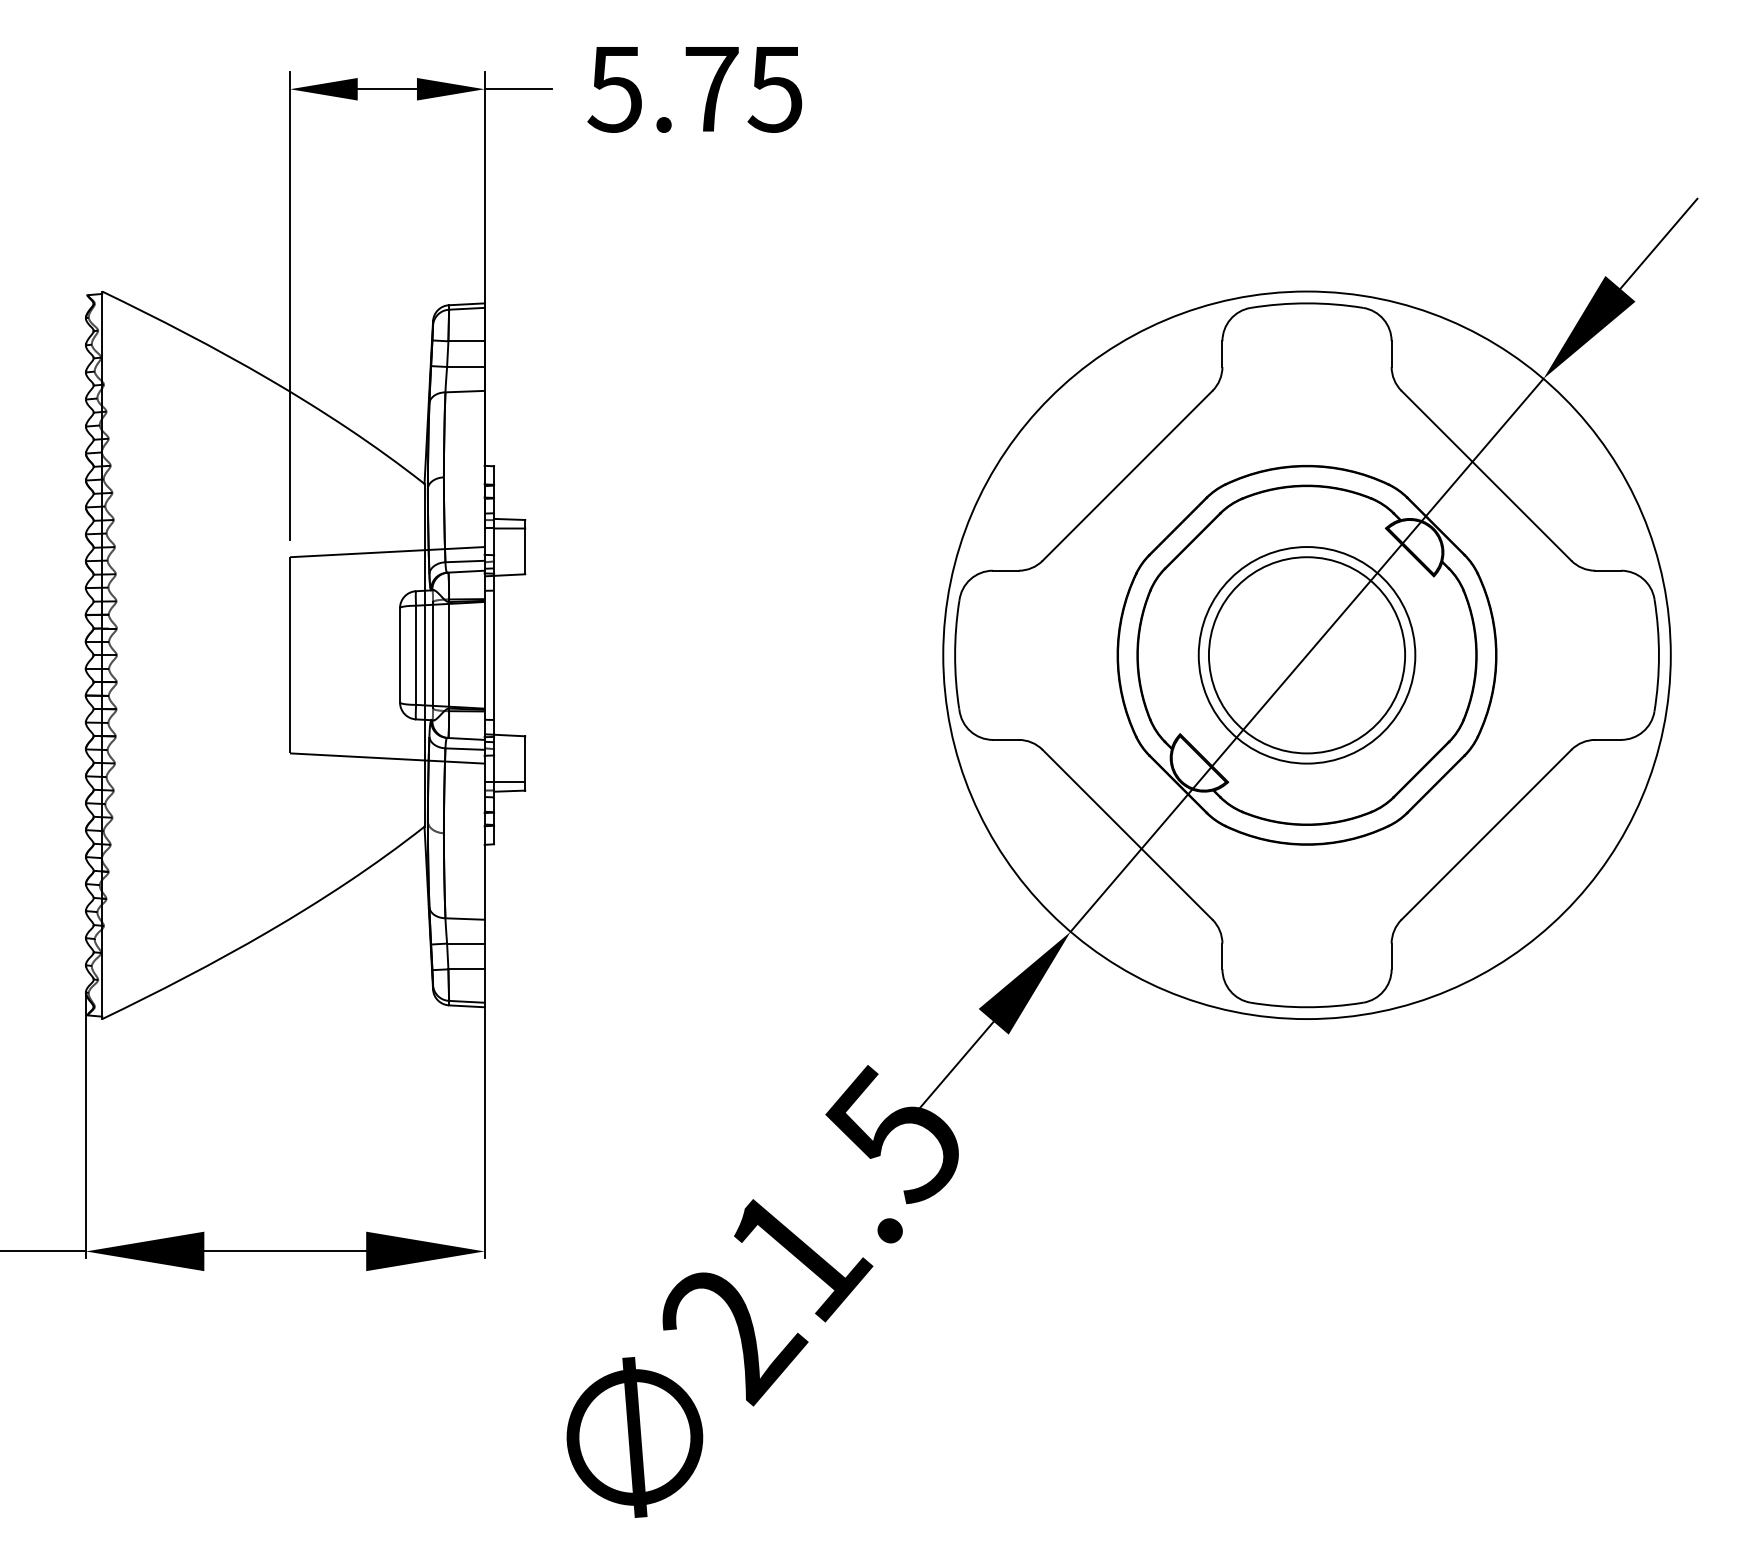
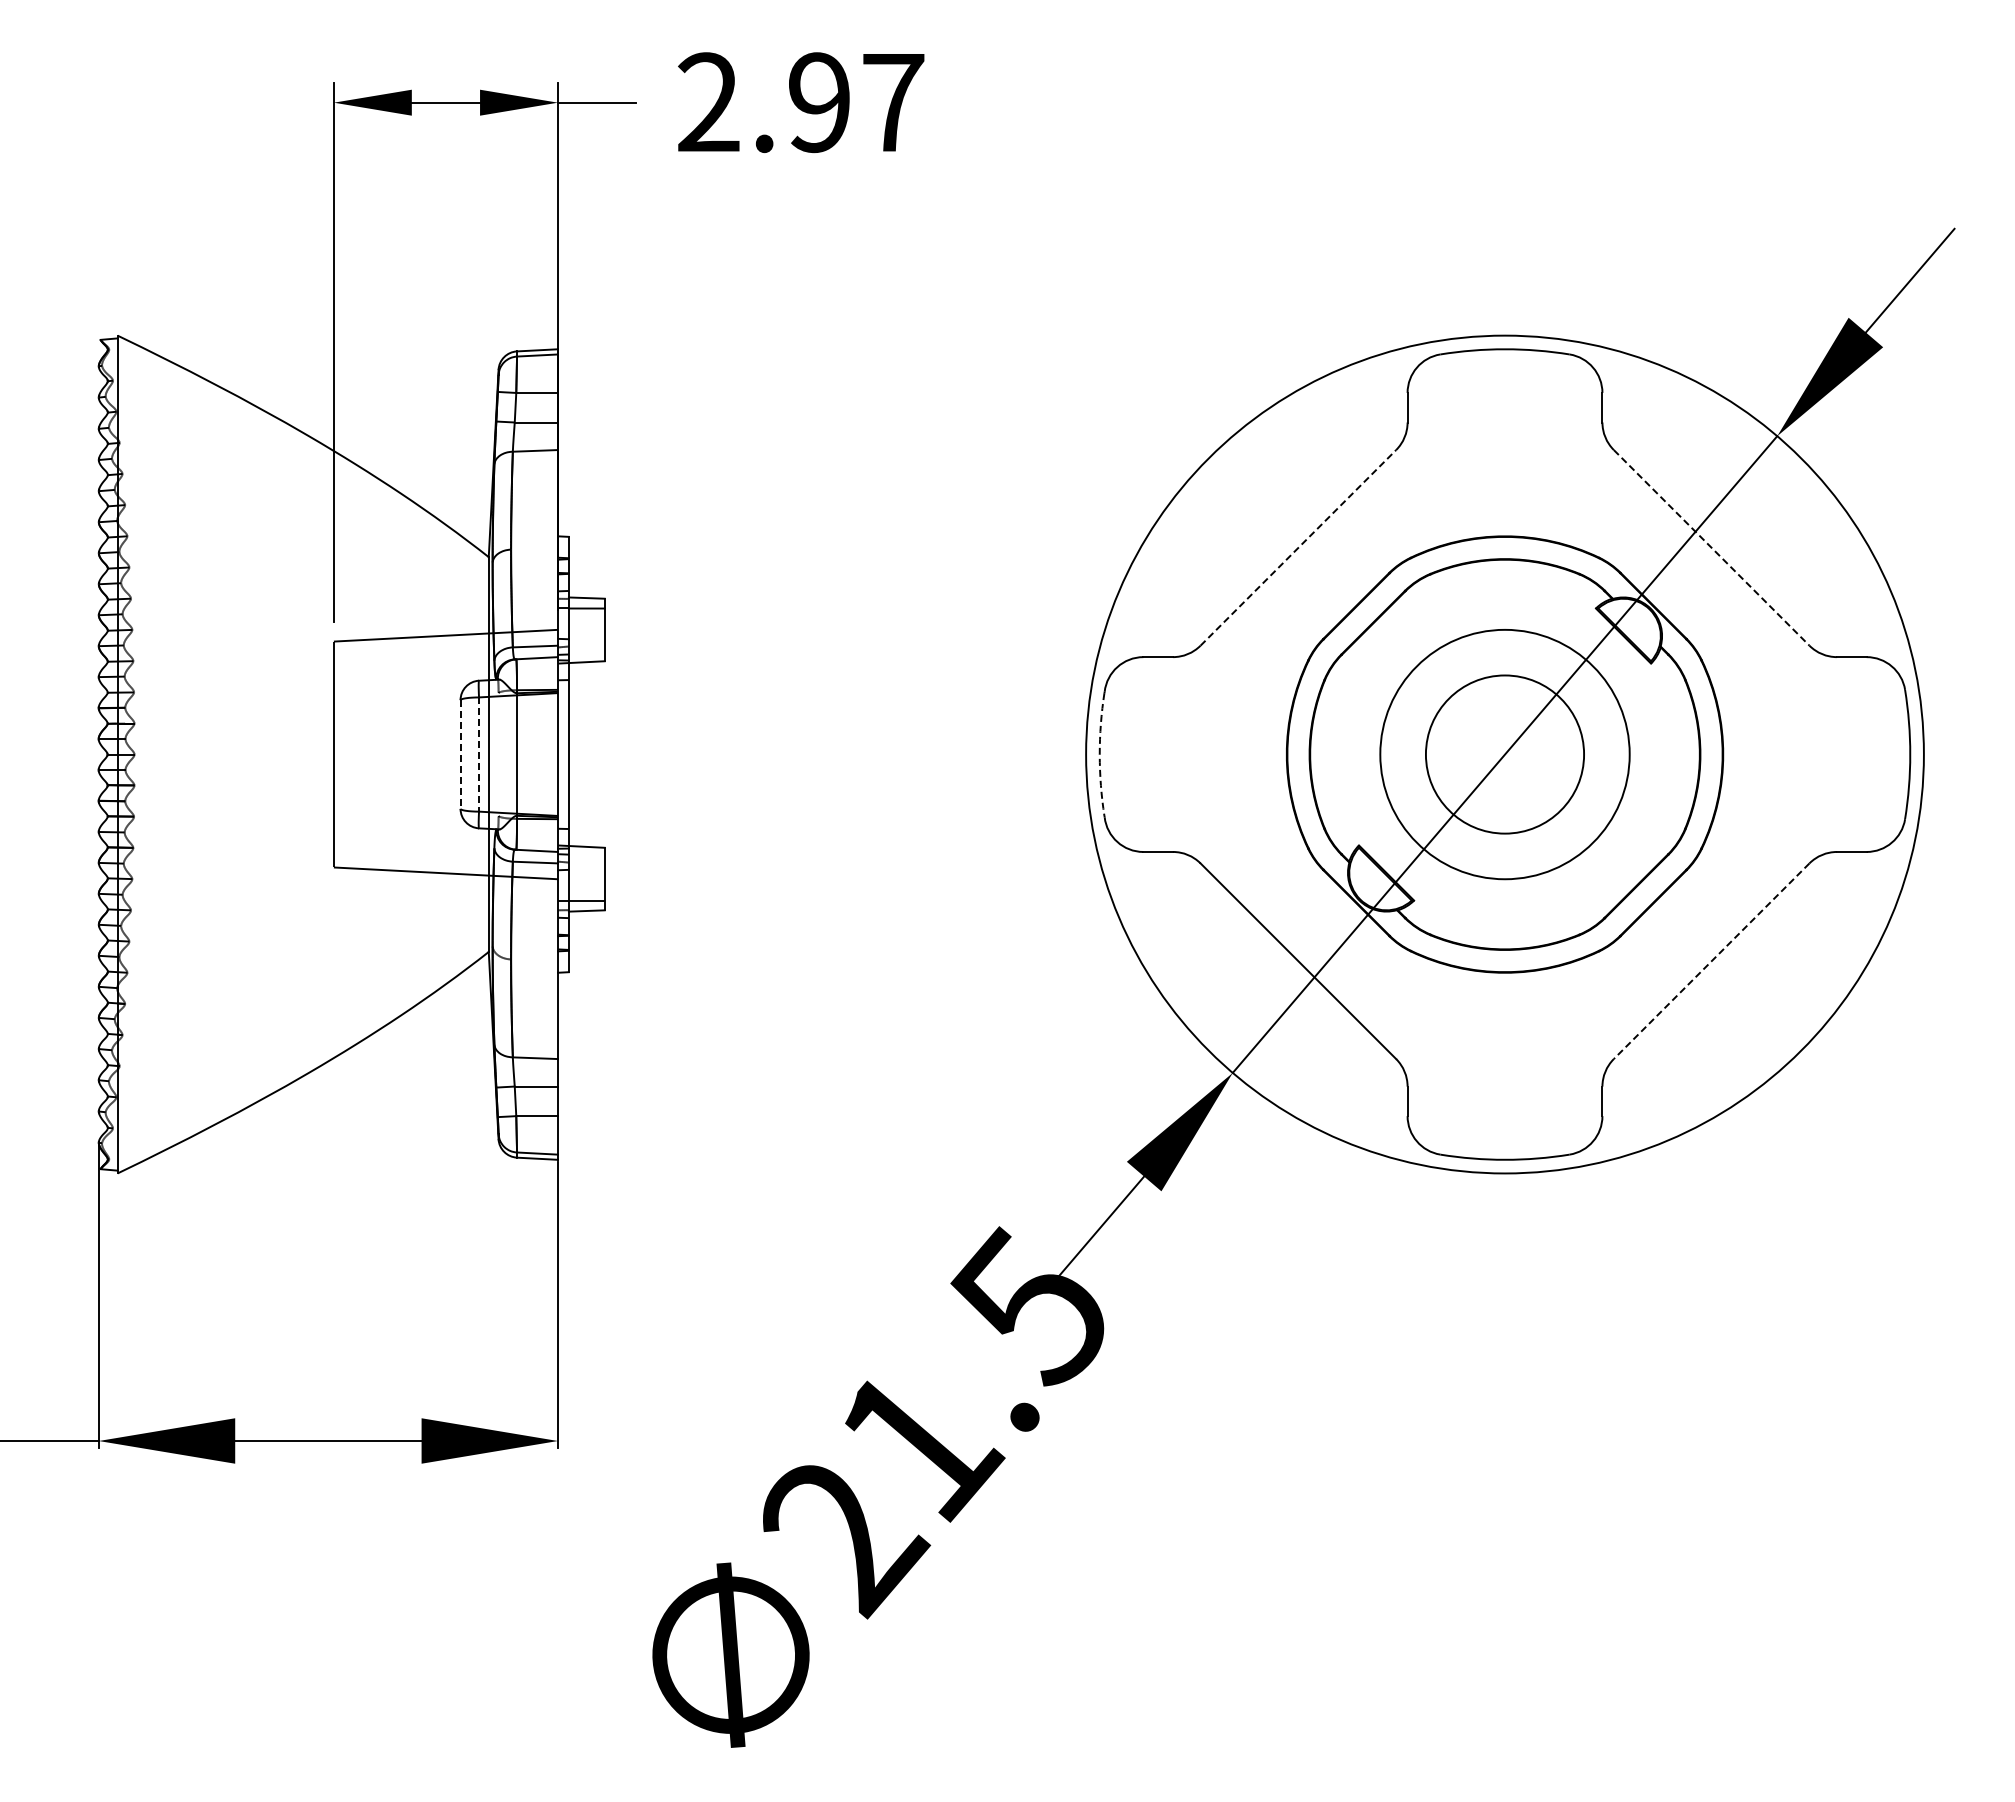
text: (695, 89) -> (800, 102), 5.75 -> 2.97
line: (1127, 475) -> (1298, 547), solid -> dashed
line: (1487, 476) -> (1712, 548), solid -> dashed
line: (432, 655) -> (498, 754), removed
arc: (954, 655) -> (1099, 754), solid -> dashed
circle: (1306, 655) -> (1504, 754), size x0.7
line: (399, 656) -> (460, 755), solid -> dashed
line: (416, 656) -> (479, 755), solid -> dashed
line: (1486, 835) -> (1711, 961), solid -> dashed

